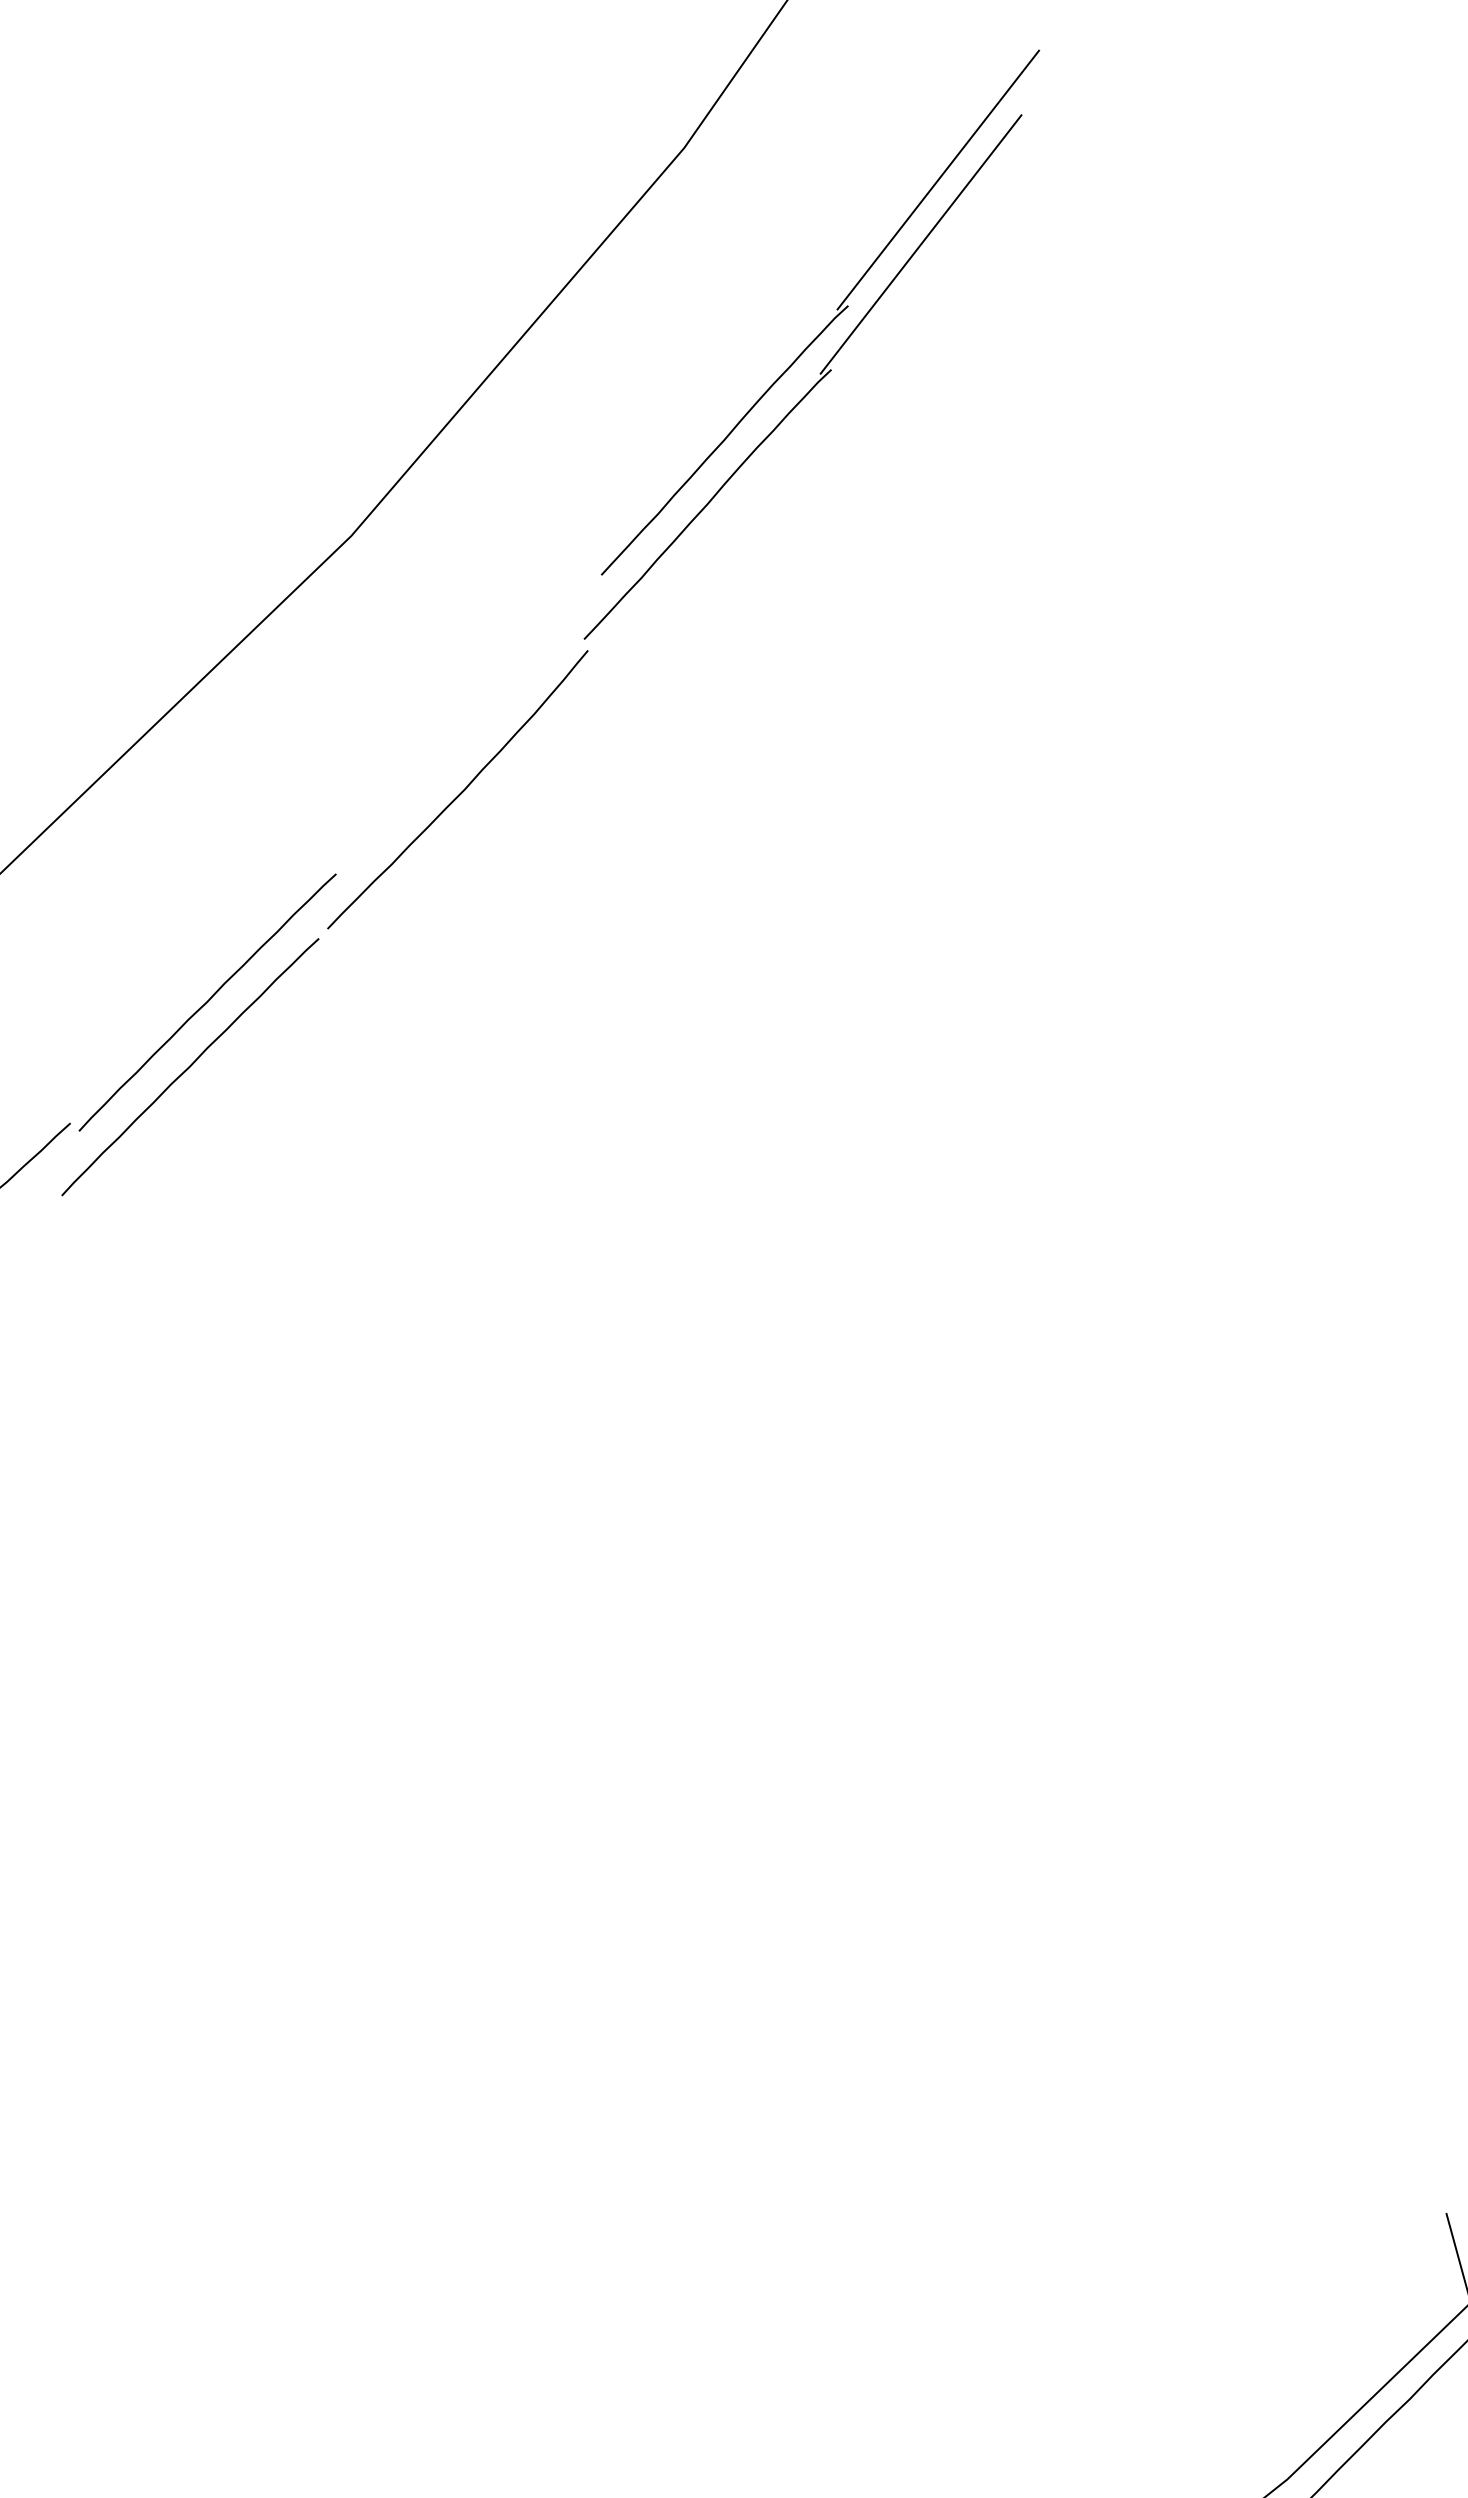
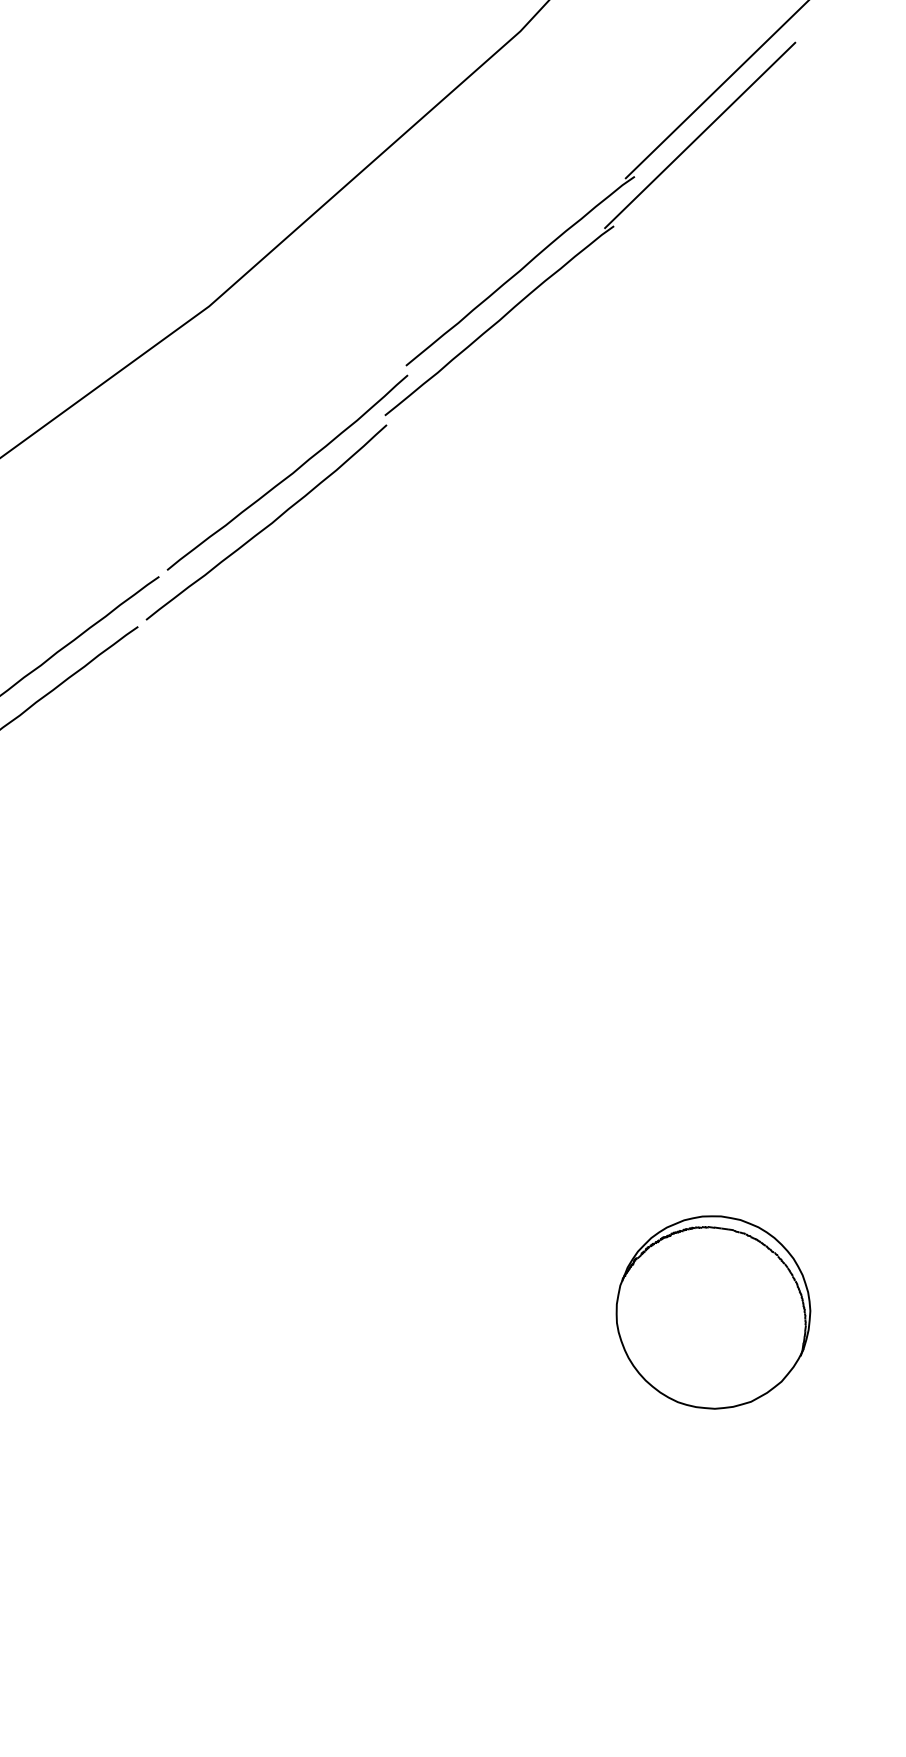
curve: (477, 728) -> (289, 475), added
part: (1136, 1677) -> (713, 1312), added

